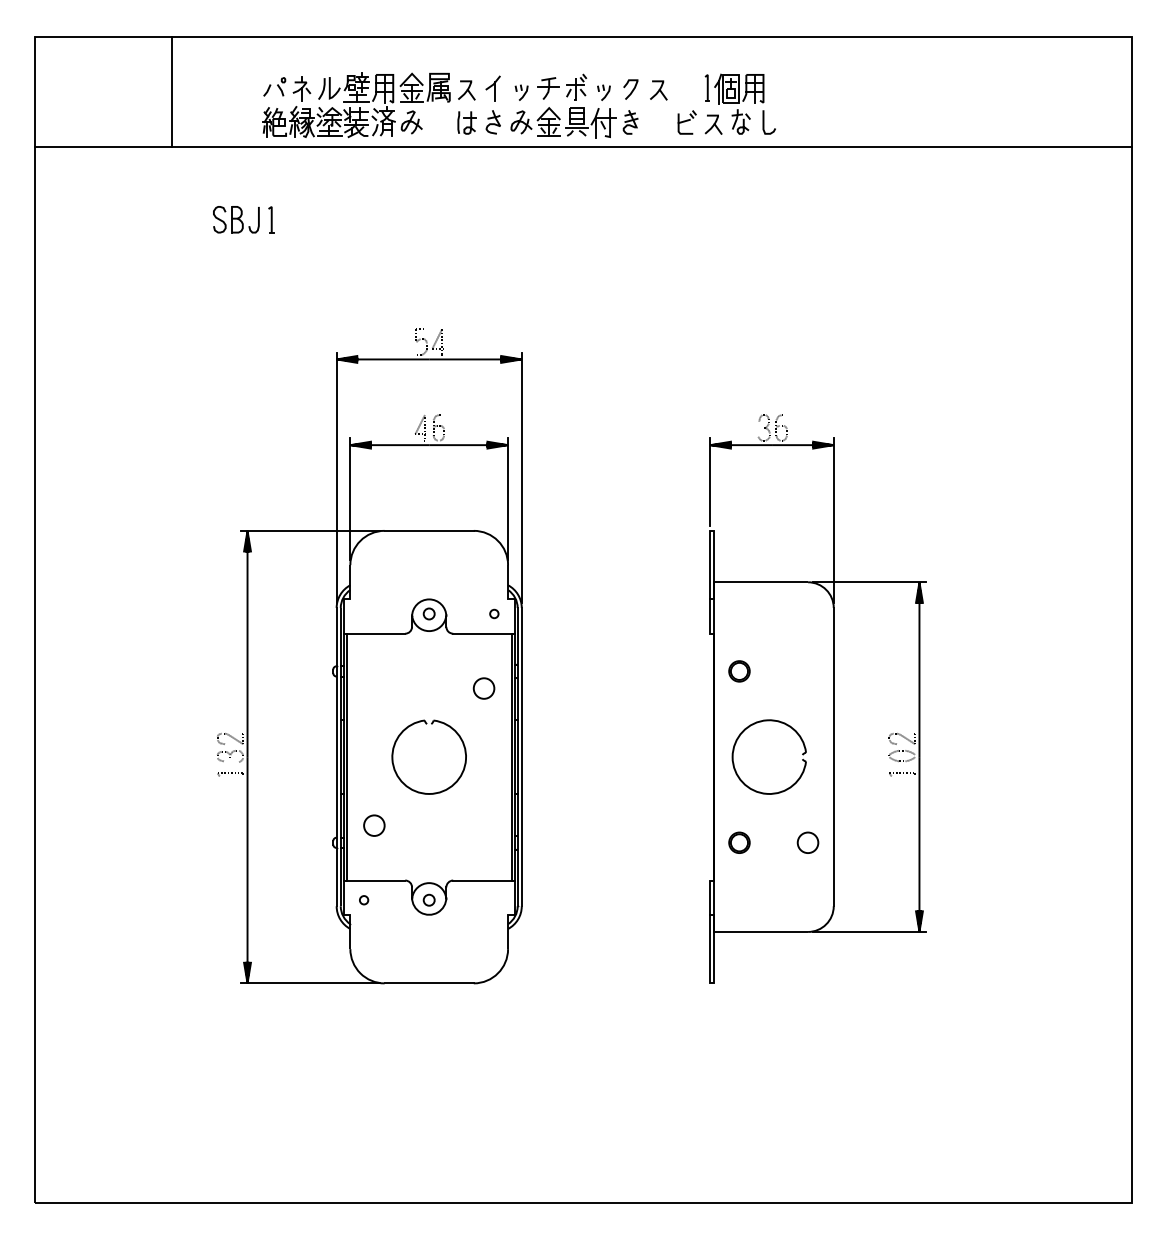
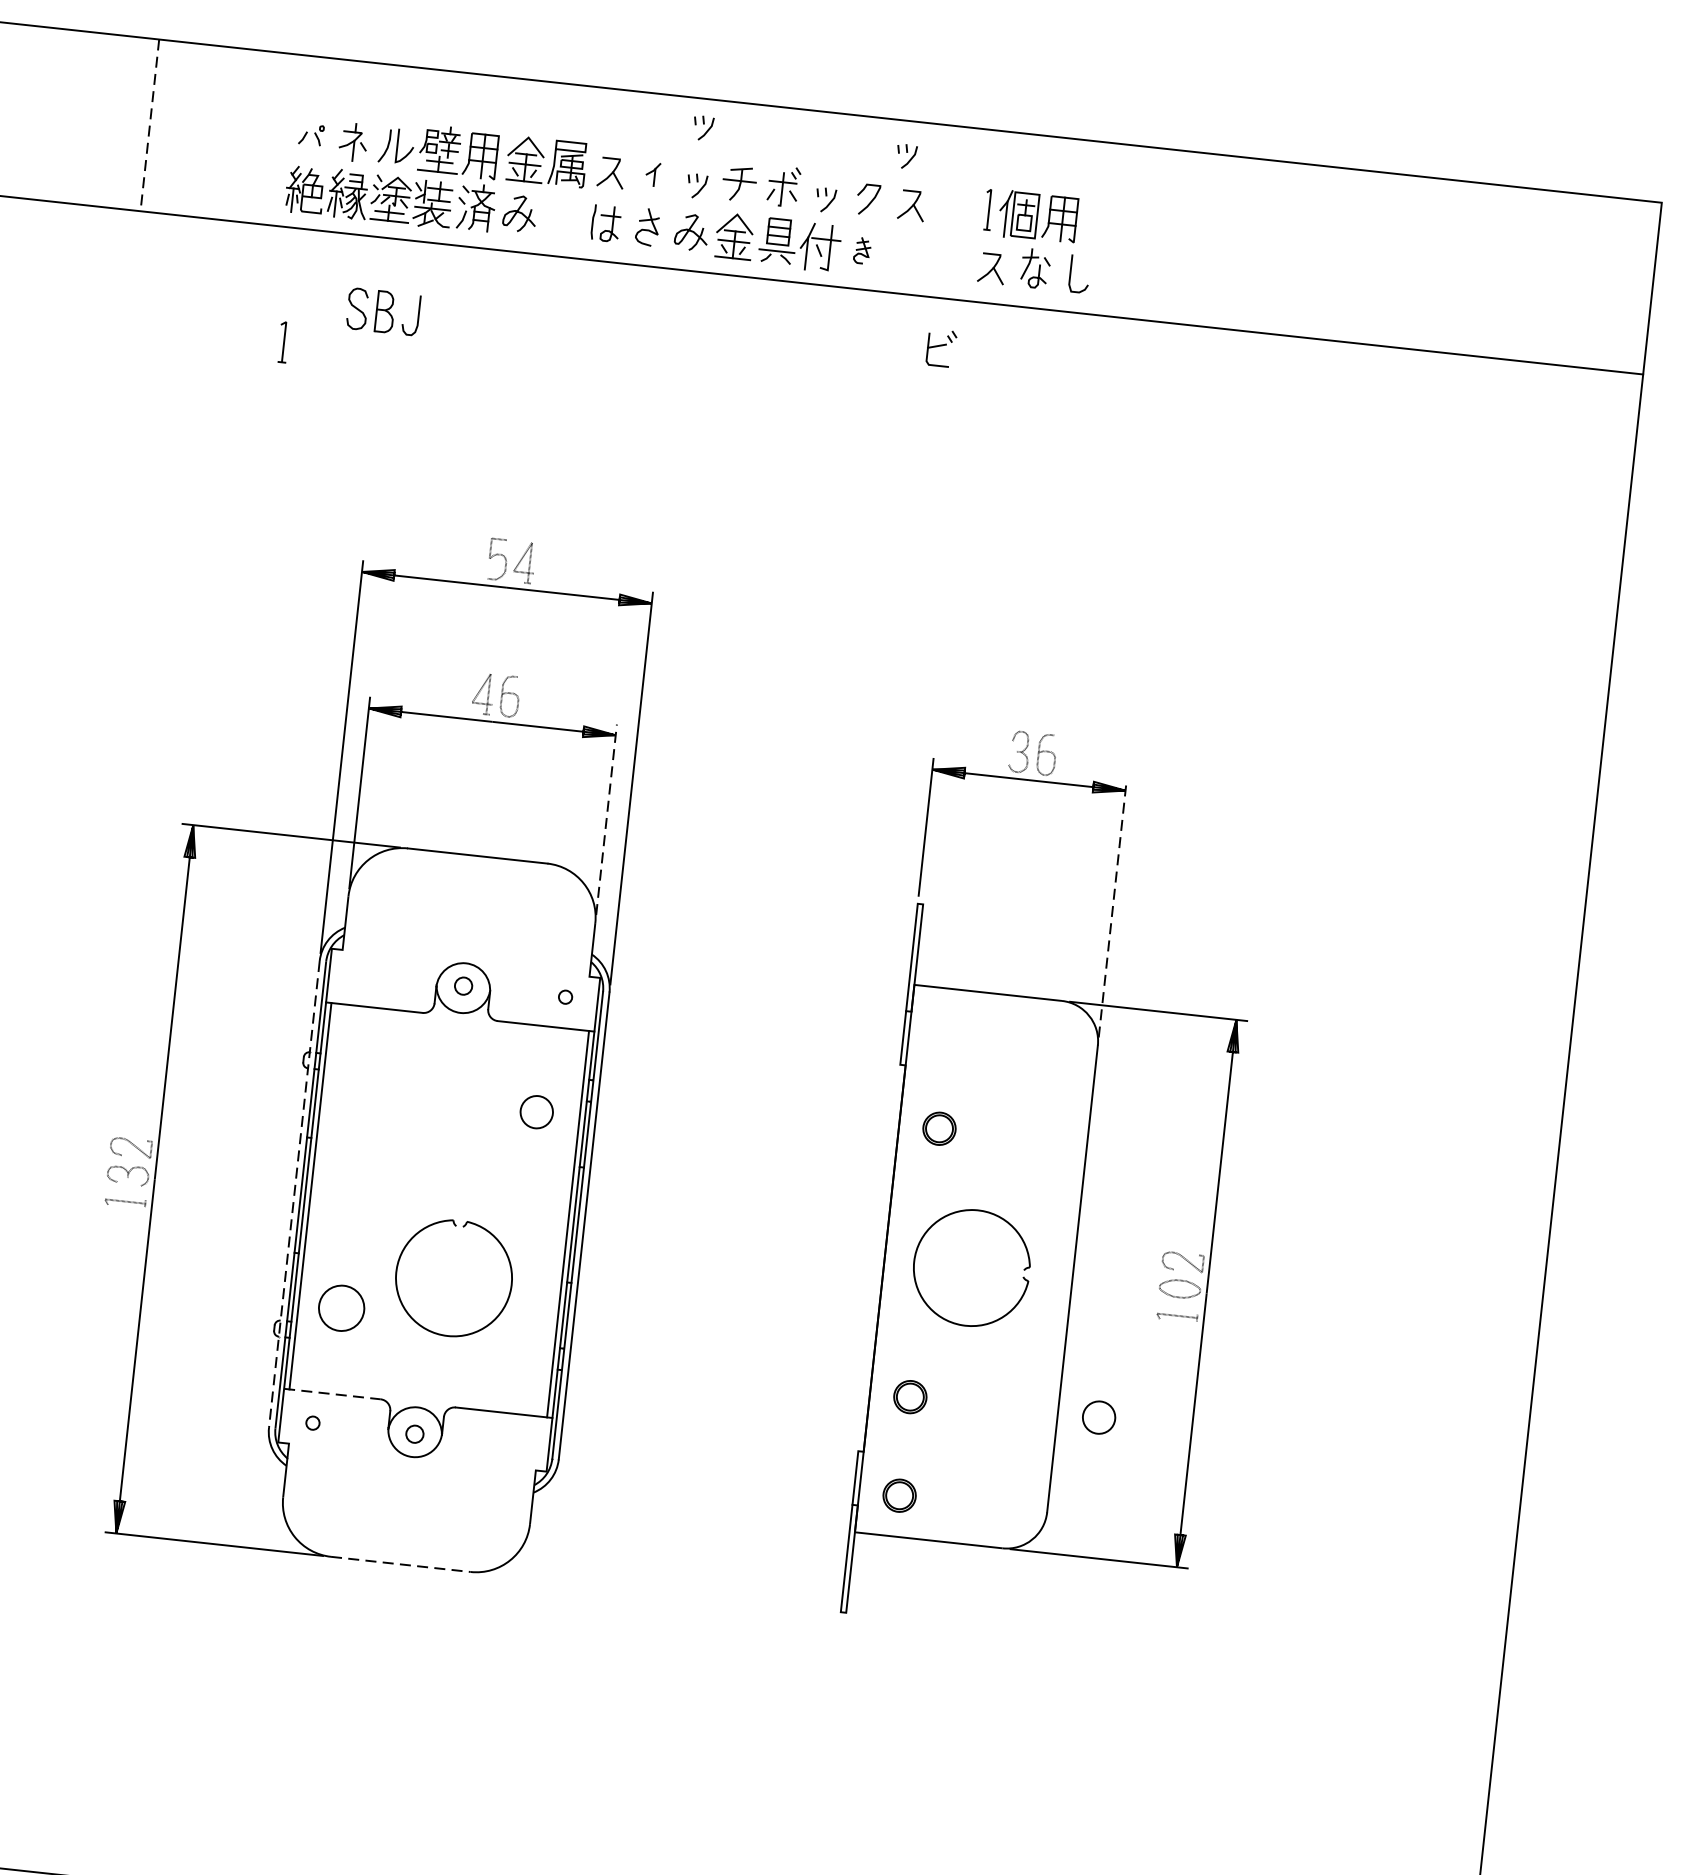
part: (521, 55) -> (703, 127), added
part: (651, 59) -> (905, 155), added
part: (274, 86) -> (311, 134), size x0.7
part: (492, 88) -> (652, 174), size x0.6
line: (172, 92) -> (150, 126), solid -> dashed
part: (630, 122) -> (862, 250), size x0.7
part: (686, 122) -> (940, 348), moved
part: (236, 219) -> (383, 311), moved
line: (508, 499) -> (607, 820), solid -> dashed
line: (833, 520) -> (1112, 908), solid -> dashed
part: (426, 724) -> (455, 1226), moved
line: (336, 757) -> (294, 1195), solid -> dashed
circle: (374, 825) -> (341, 1307), size x1.4
circle: (807, 842) -> (1098, 1417), moved
line: (374, 880) -> (332, 1394), solid -> dashed
part: (739, 905) -> (899, 1495), added
line: (429, 983) -> (401, 1564), solid -> dashed

